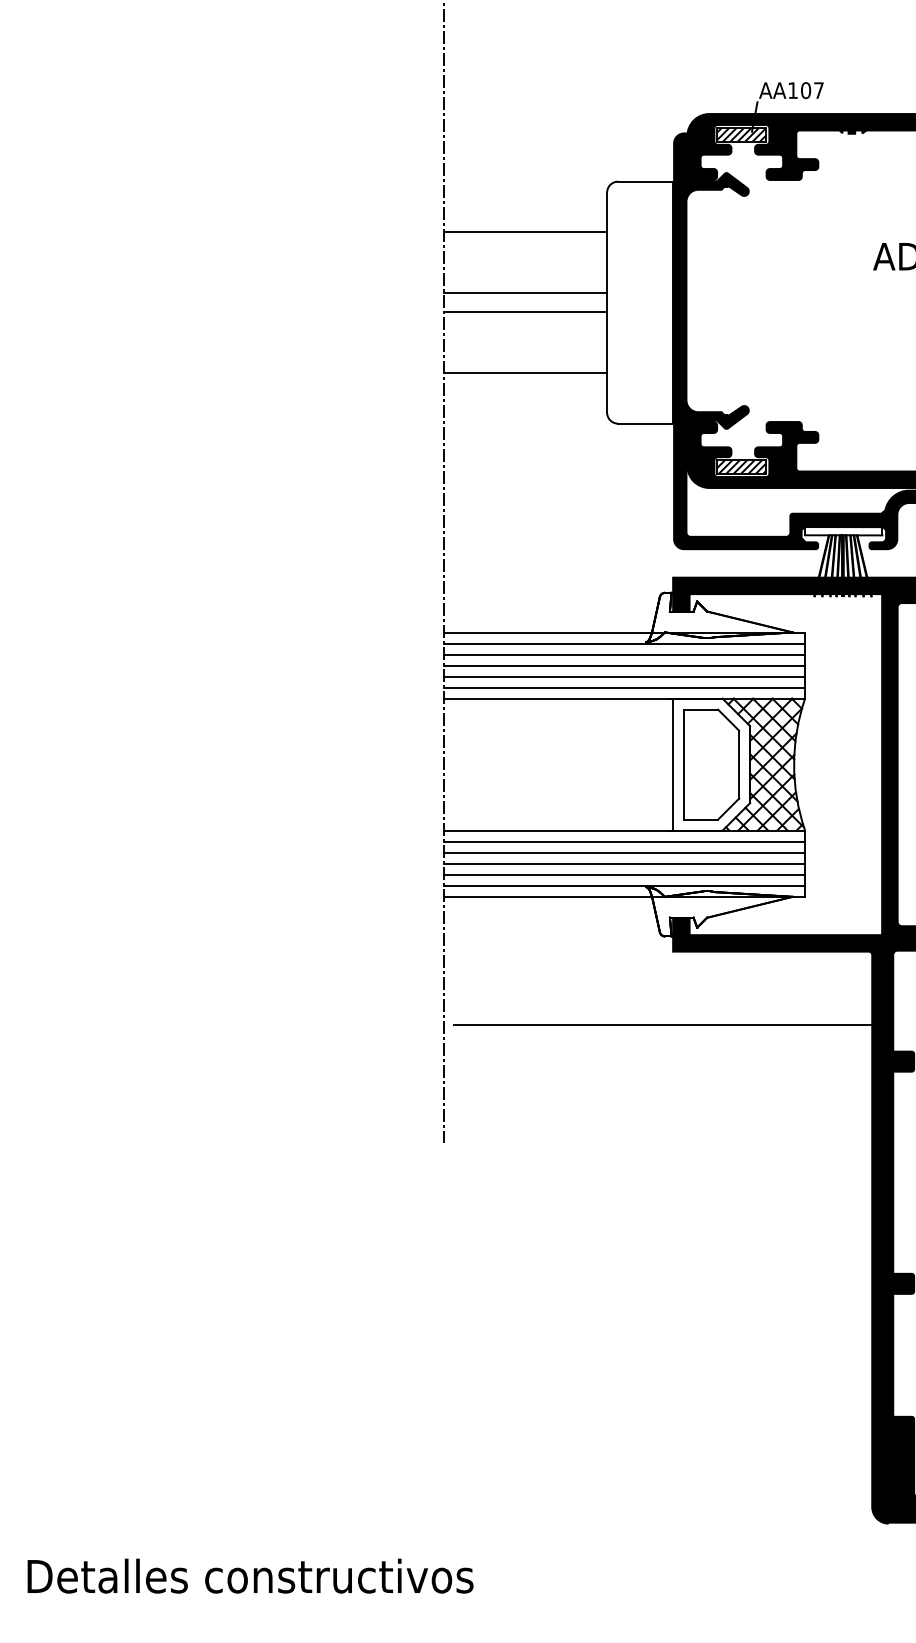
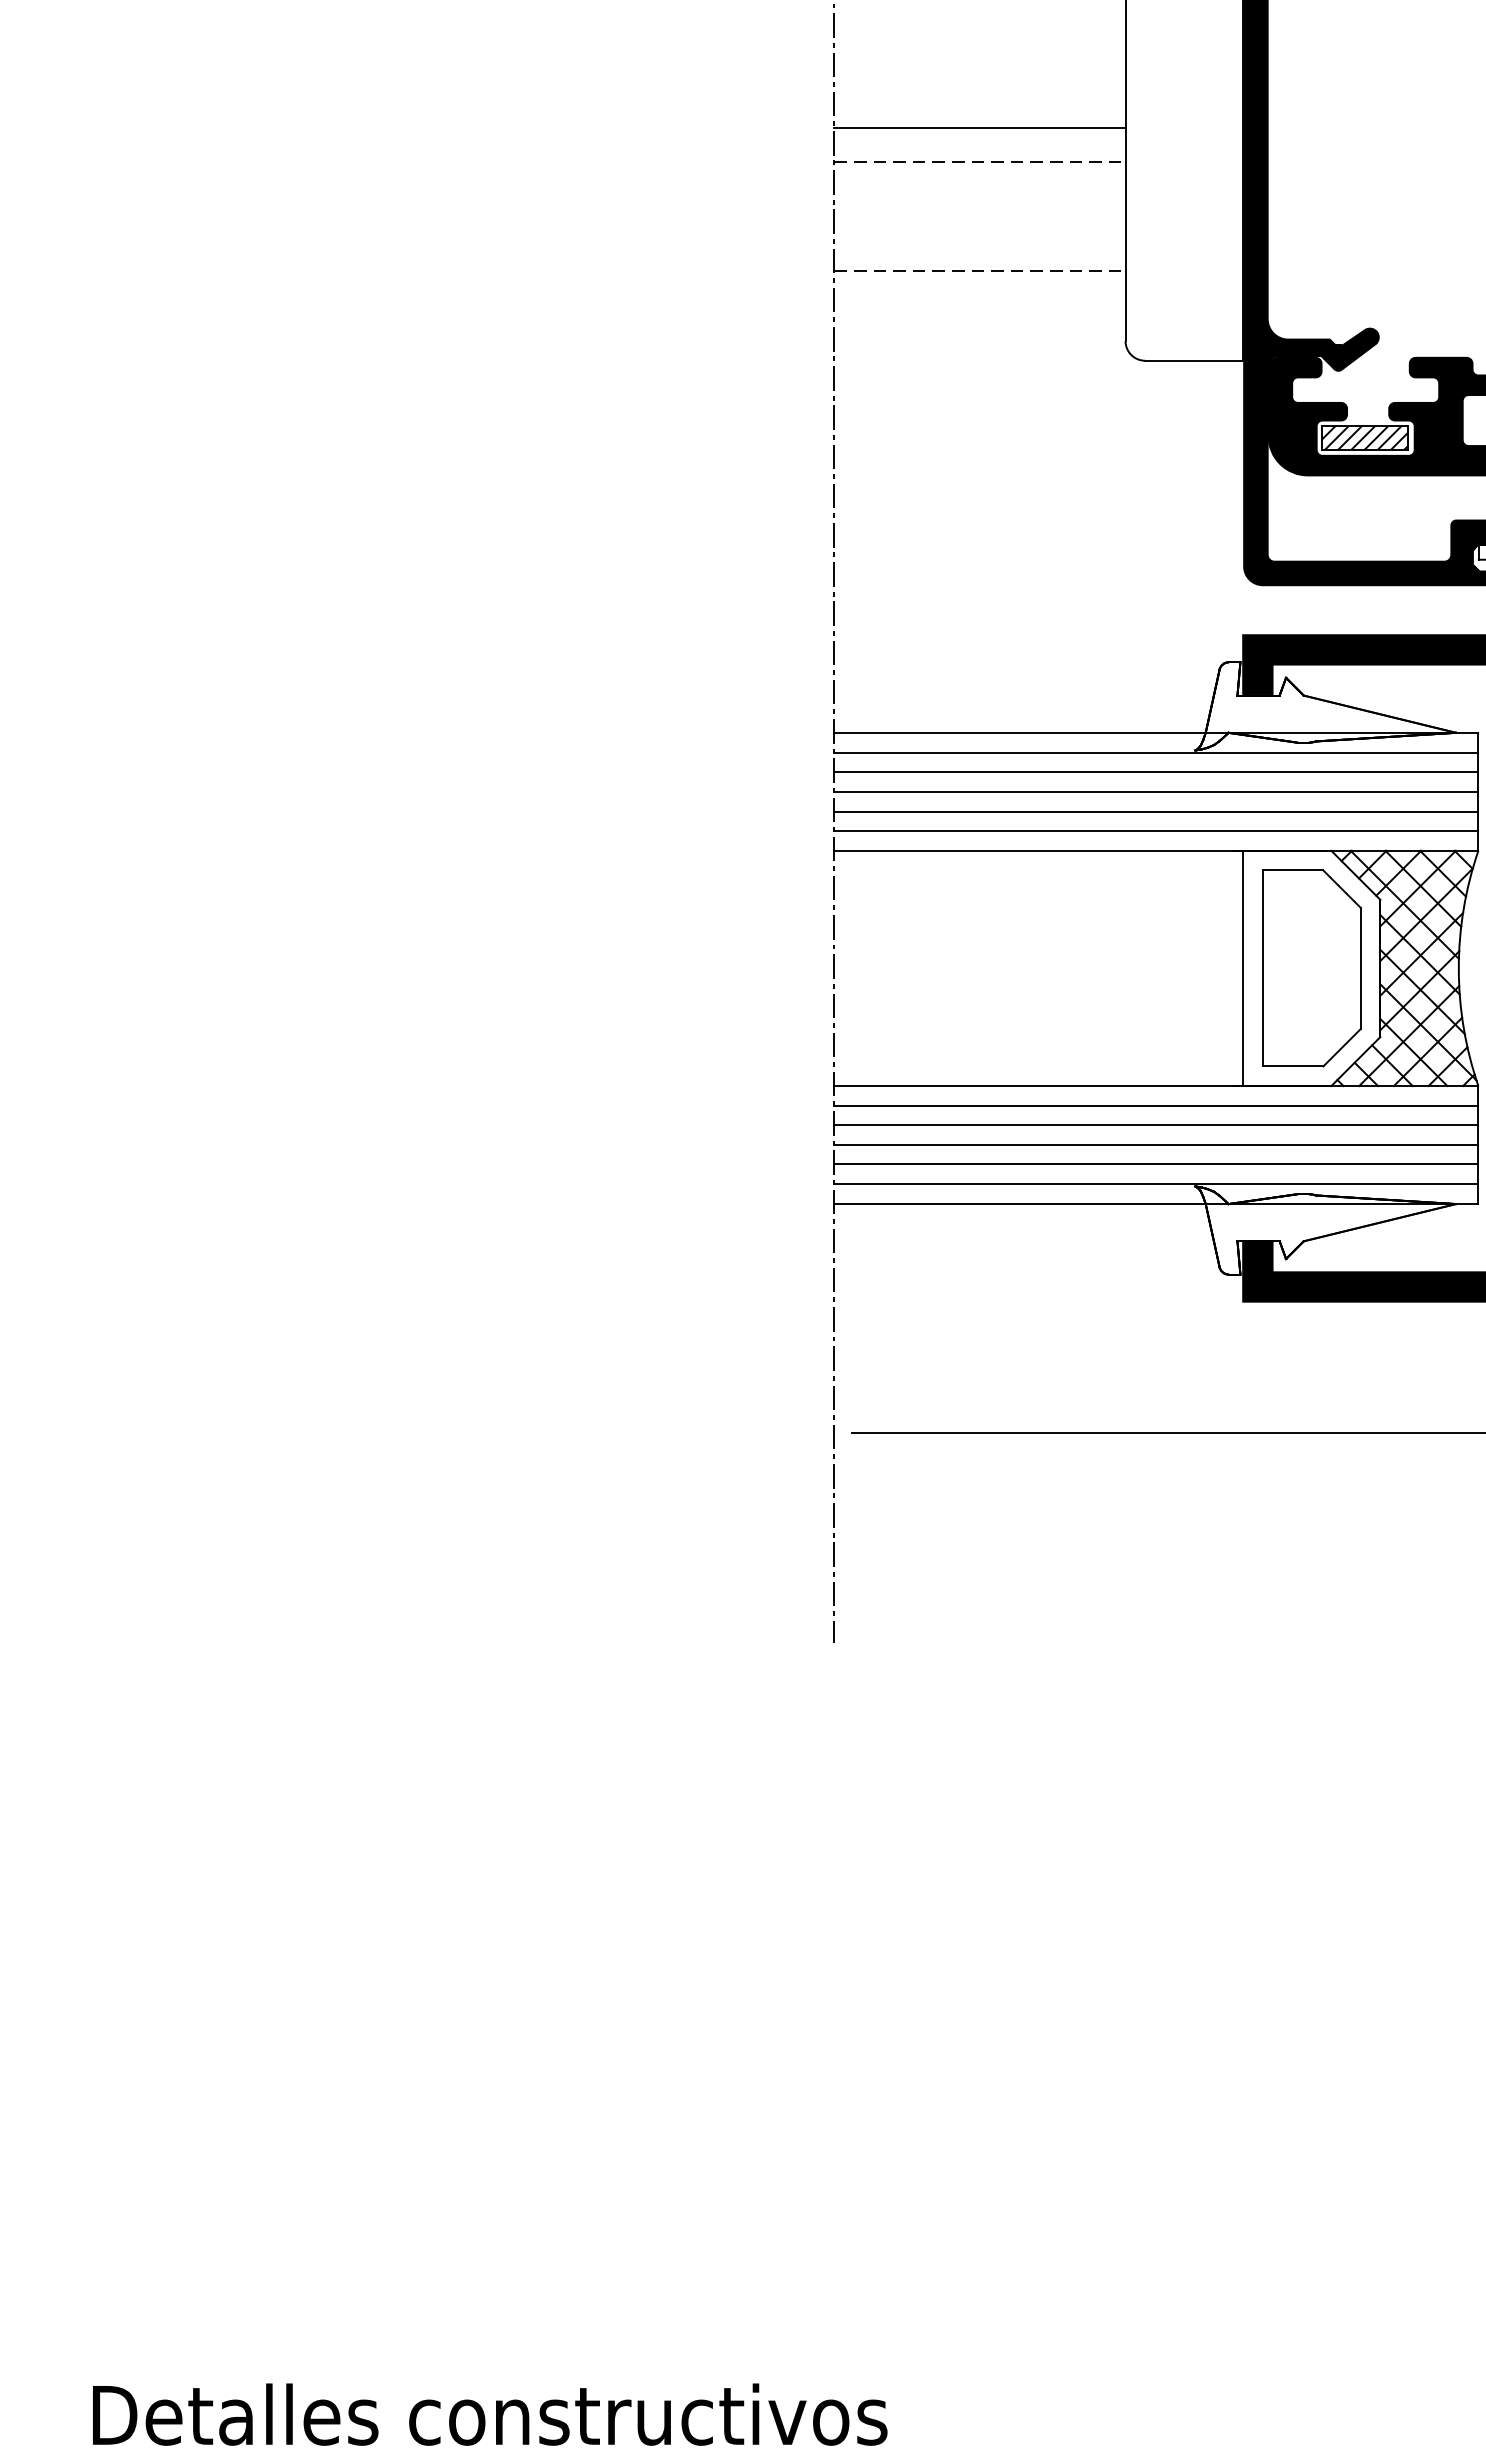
line: (525, 232) -> (980, 20), removed
line: (525, 312) -> (980, 162), solid -> dashed
line: (525, 373) -> (980, 271), solid -> dashed

